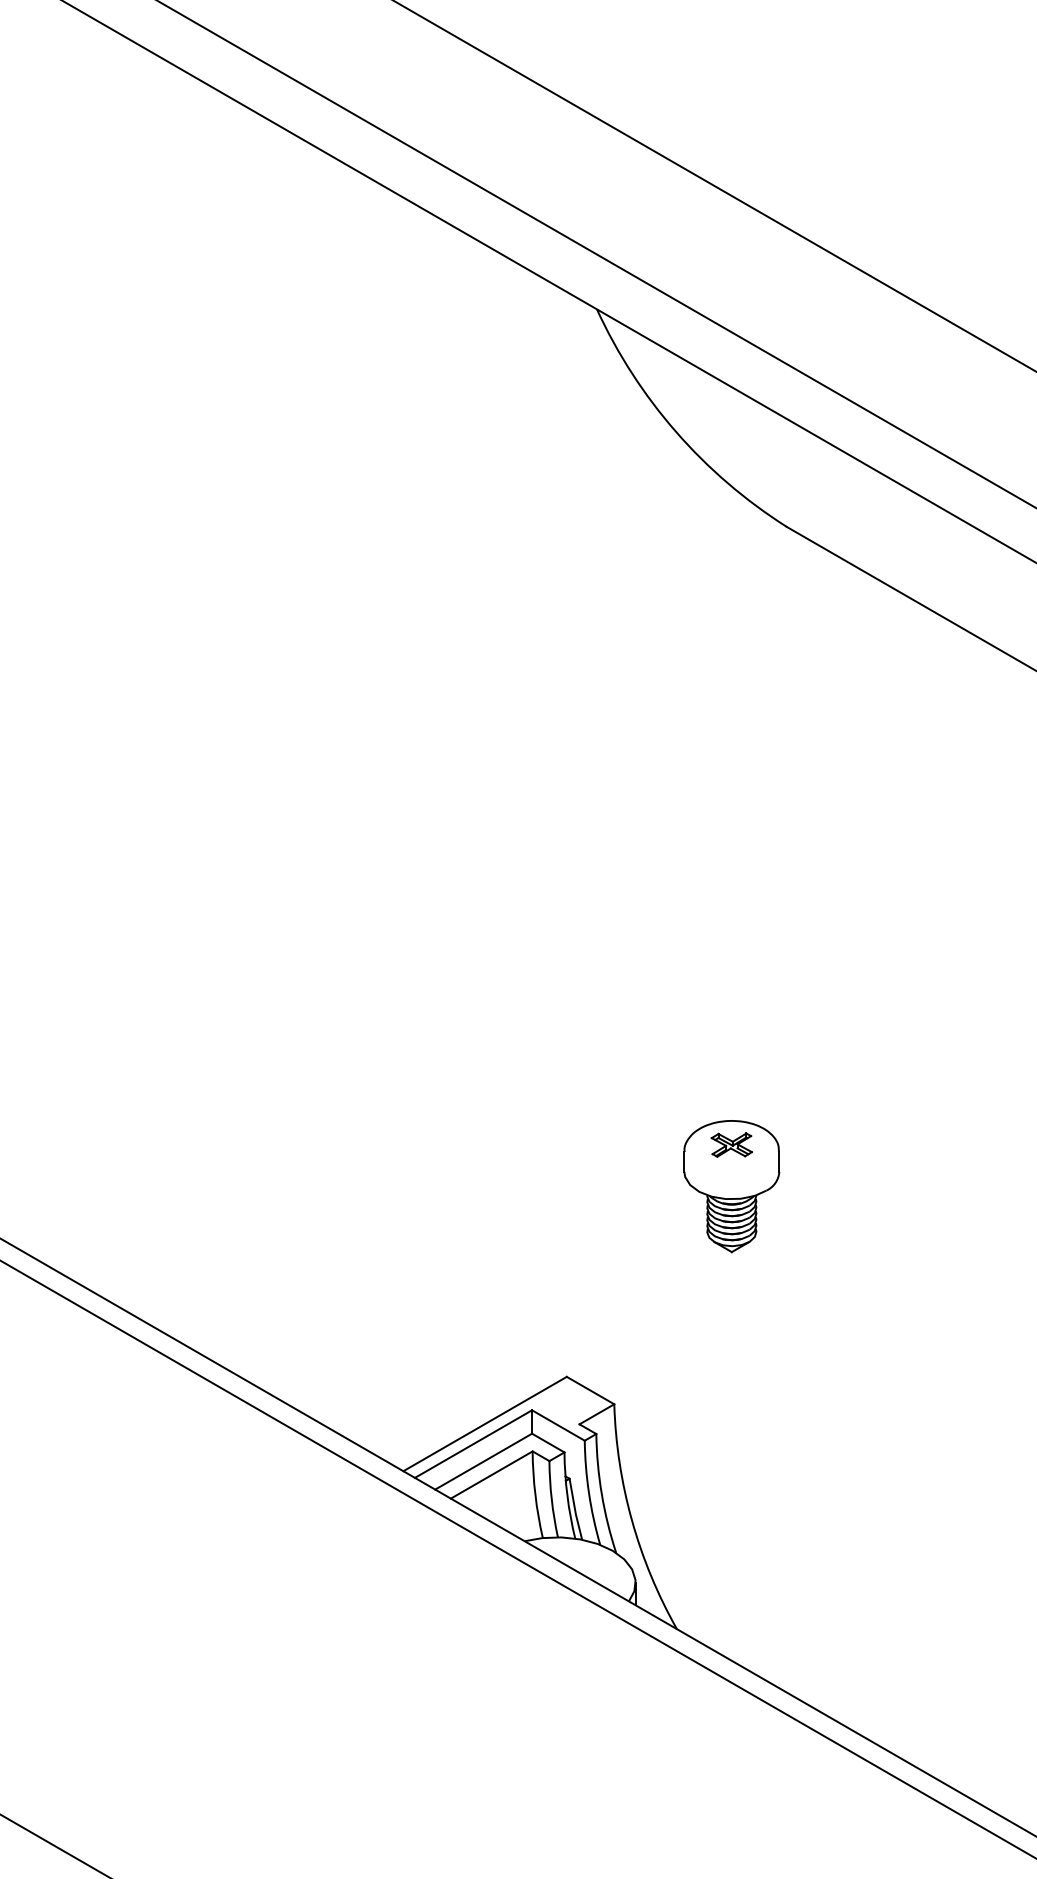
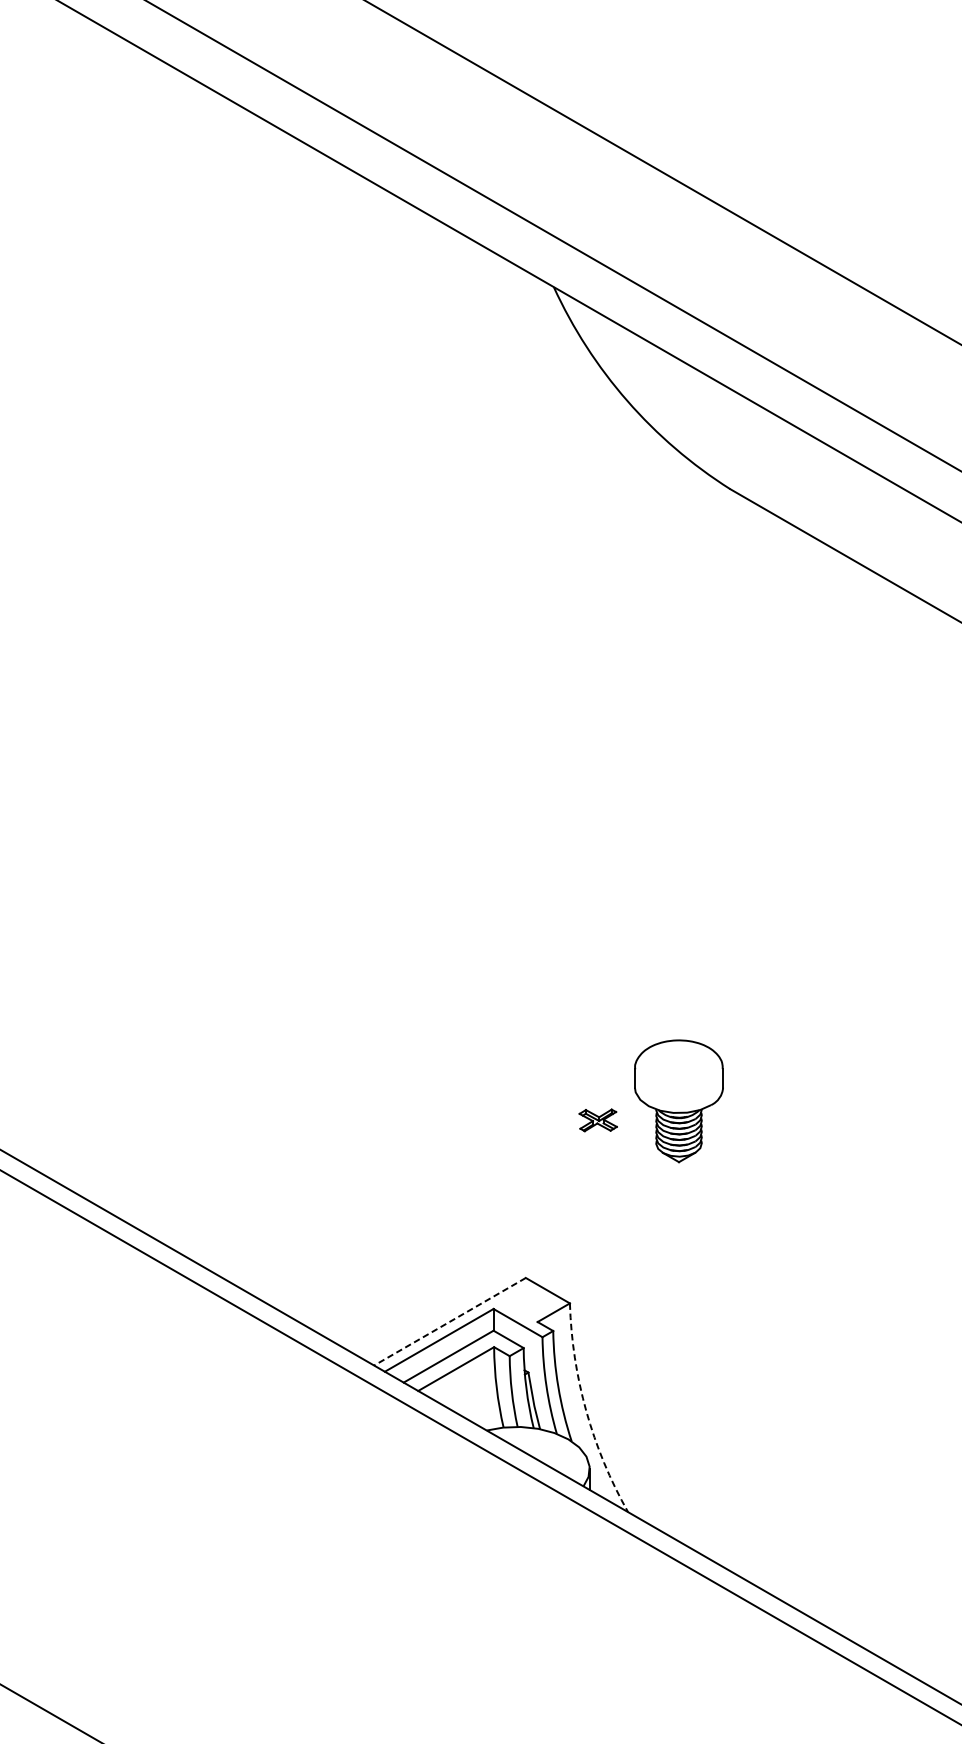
part: (731, 1144) -> (597, 1119), moved
line: (484, 1424) -> (449, 1322), solid -> dashed
arc: (631, 1520) -> (585, 1411), solid -> dashed

